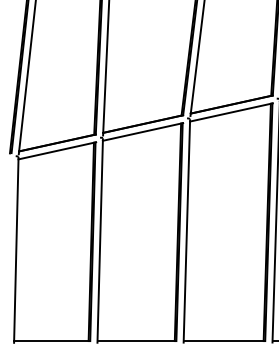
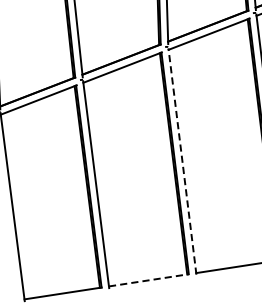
line: (186, 230) -> (181, 160), solid -> dashed
line: (137, 341) -> (149, 280), solid -> dashed

